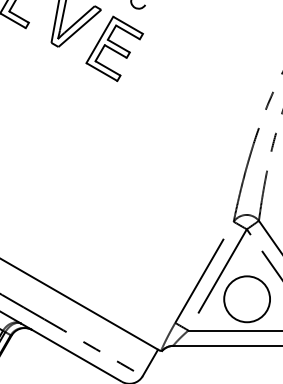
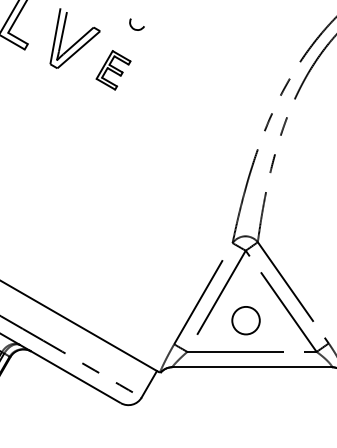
part: (114, 49) -> (113, 70), size x0.6
circle: (247, 299) -> (246, 320), size x0.6

